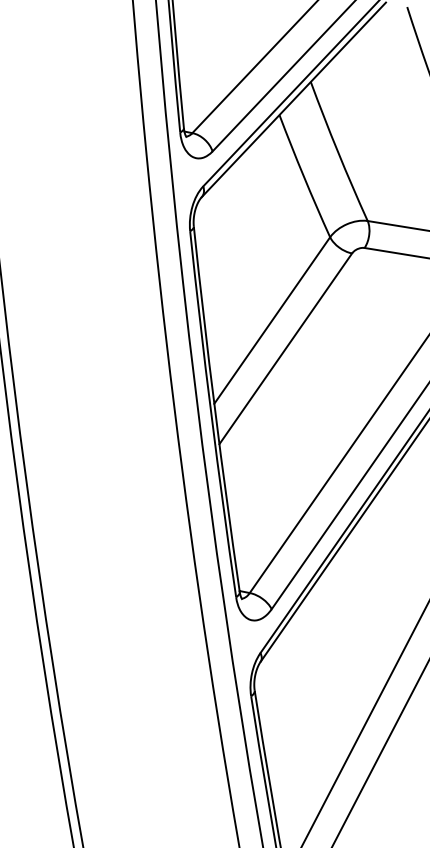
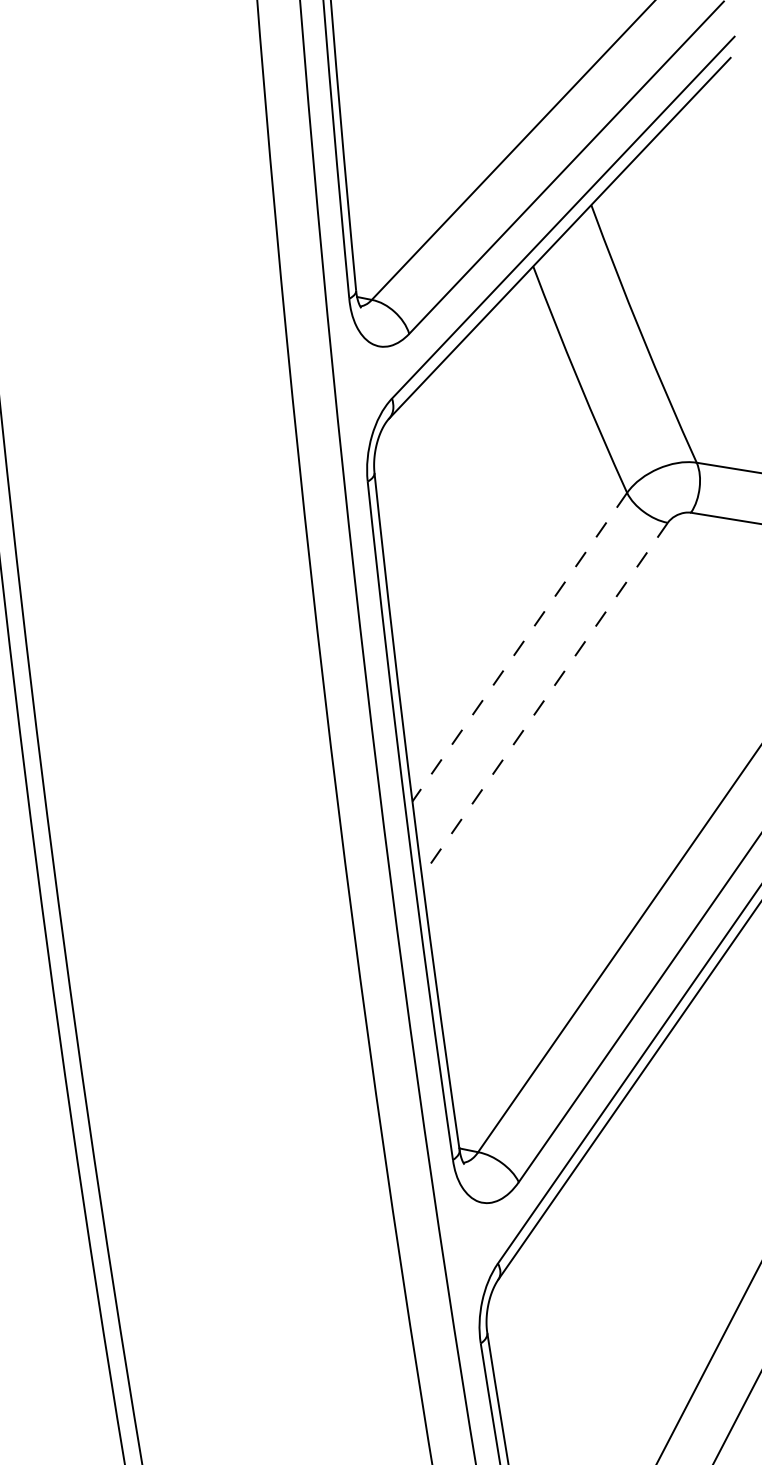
line: (271, 320) -> (518, 647), solid -> dashed
line: (285, 349) -> (544, 700), solid -> dashed

